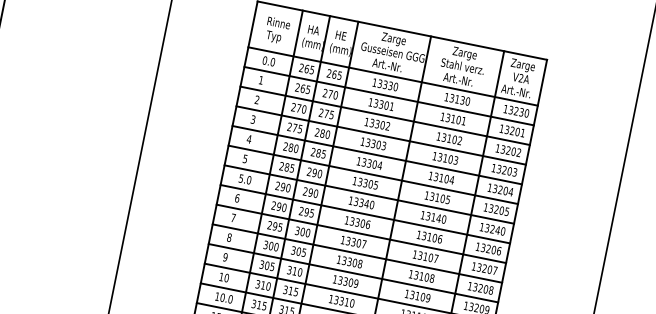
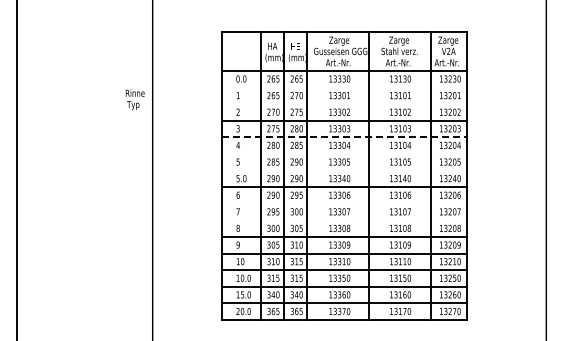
text: (276, 30) -> (134, 99), moved
line: (389, 96) -> (344, 87), removed
line: (384, 116) -> (344, 104), removed
line: (378, 155) -> (345, 137), solid -> dashed
line: (373, 174) -> (344, 153), removed
line: (369, 194) -> (344, 170), removed
line: (361, 233) -> (344, 203), removed
line: (357, 253) -> (344, 220), removed

